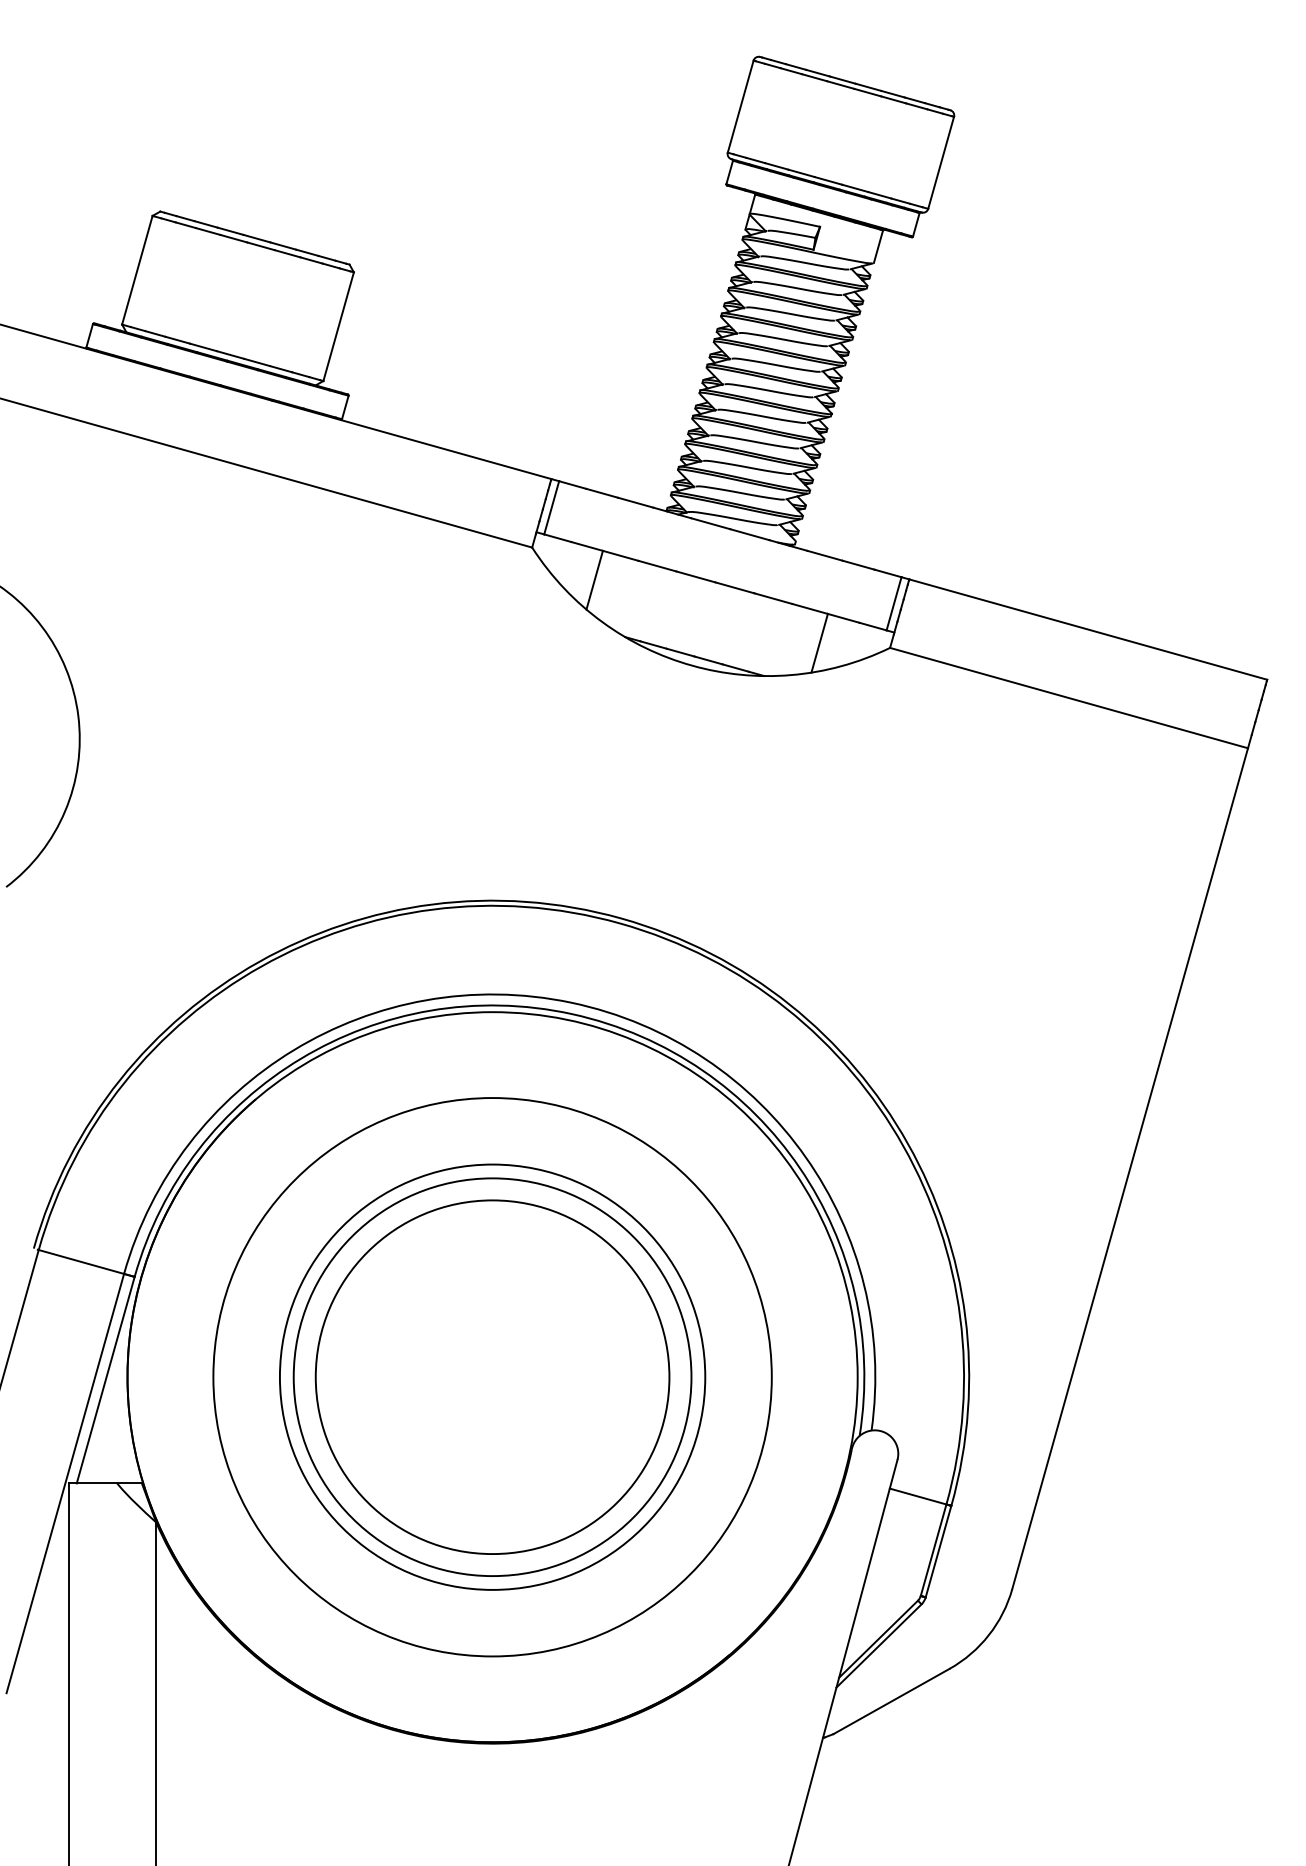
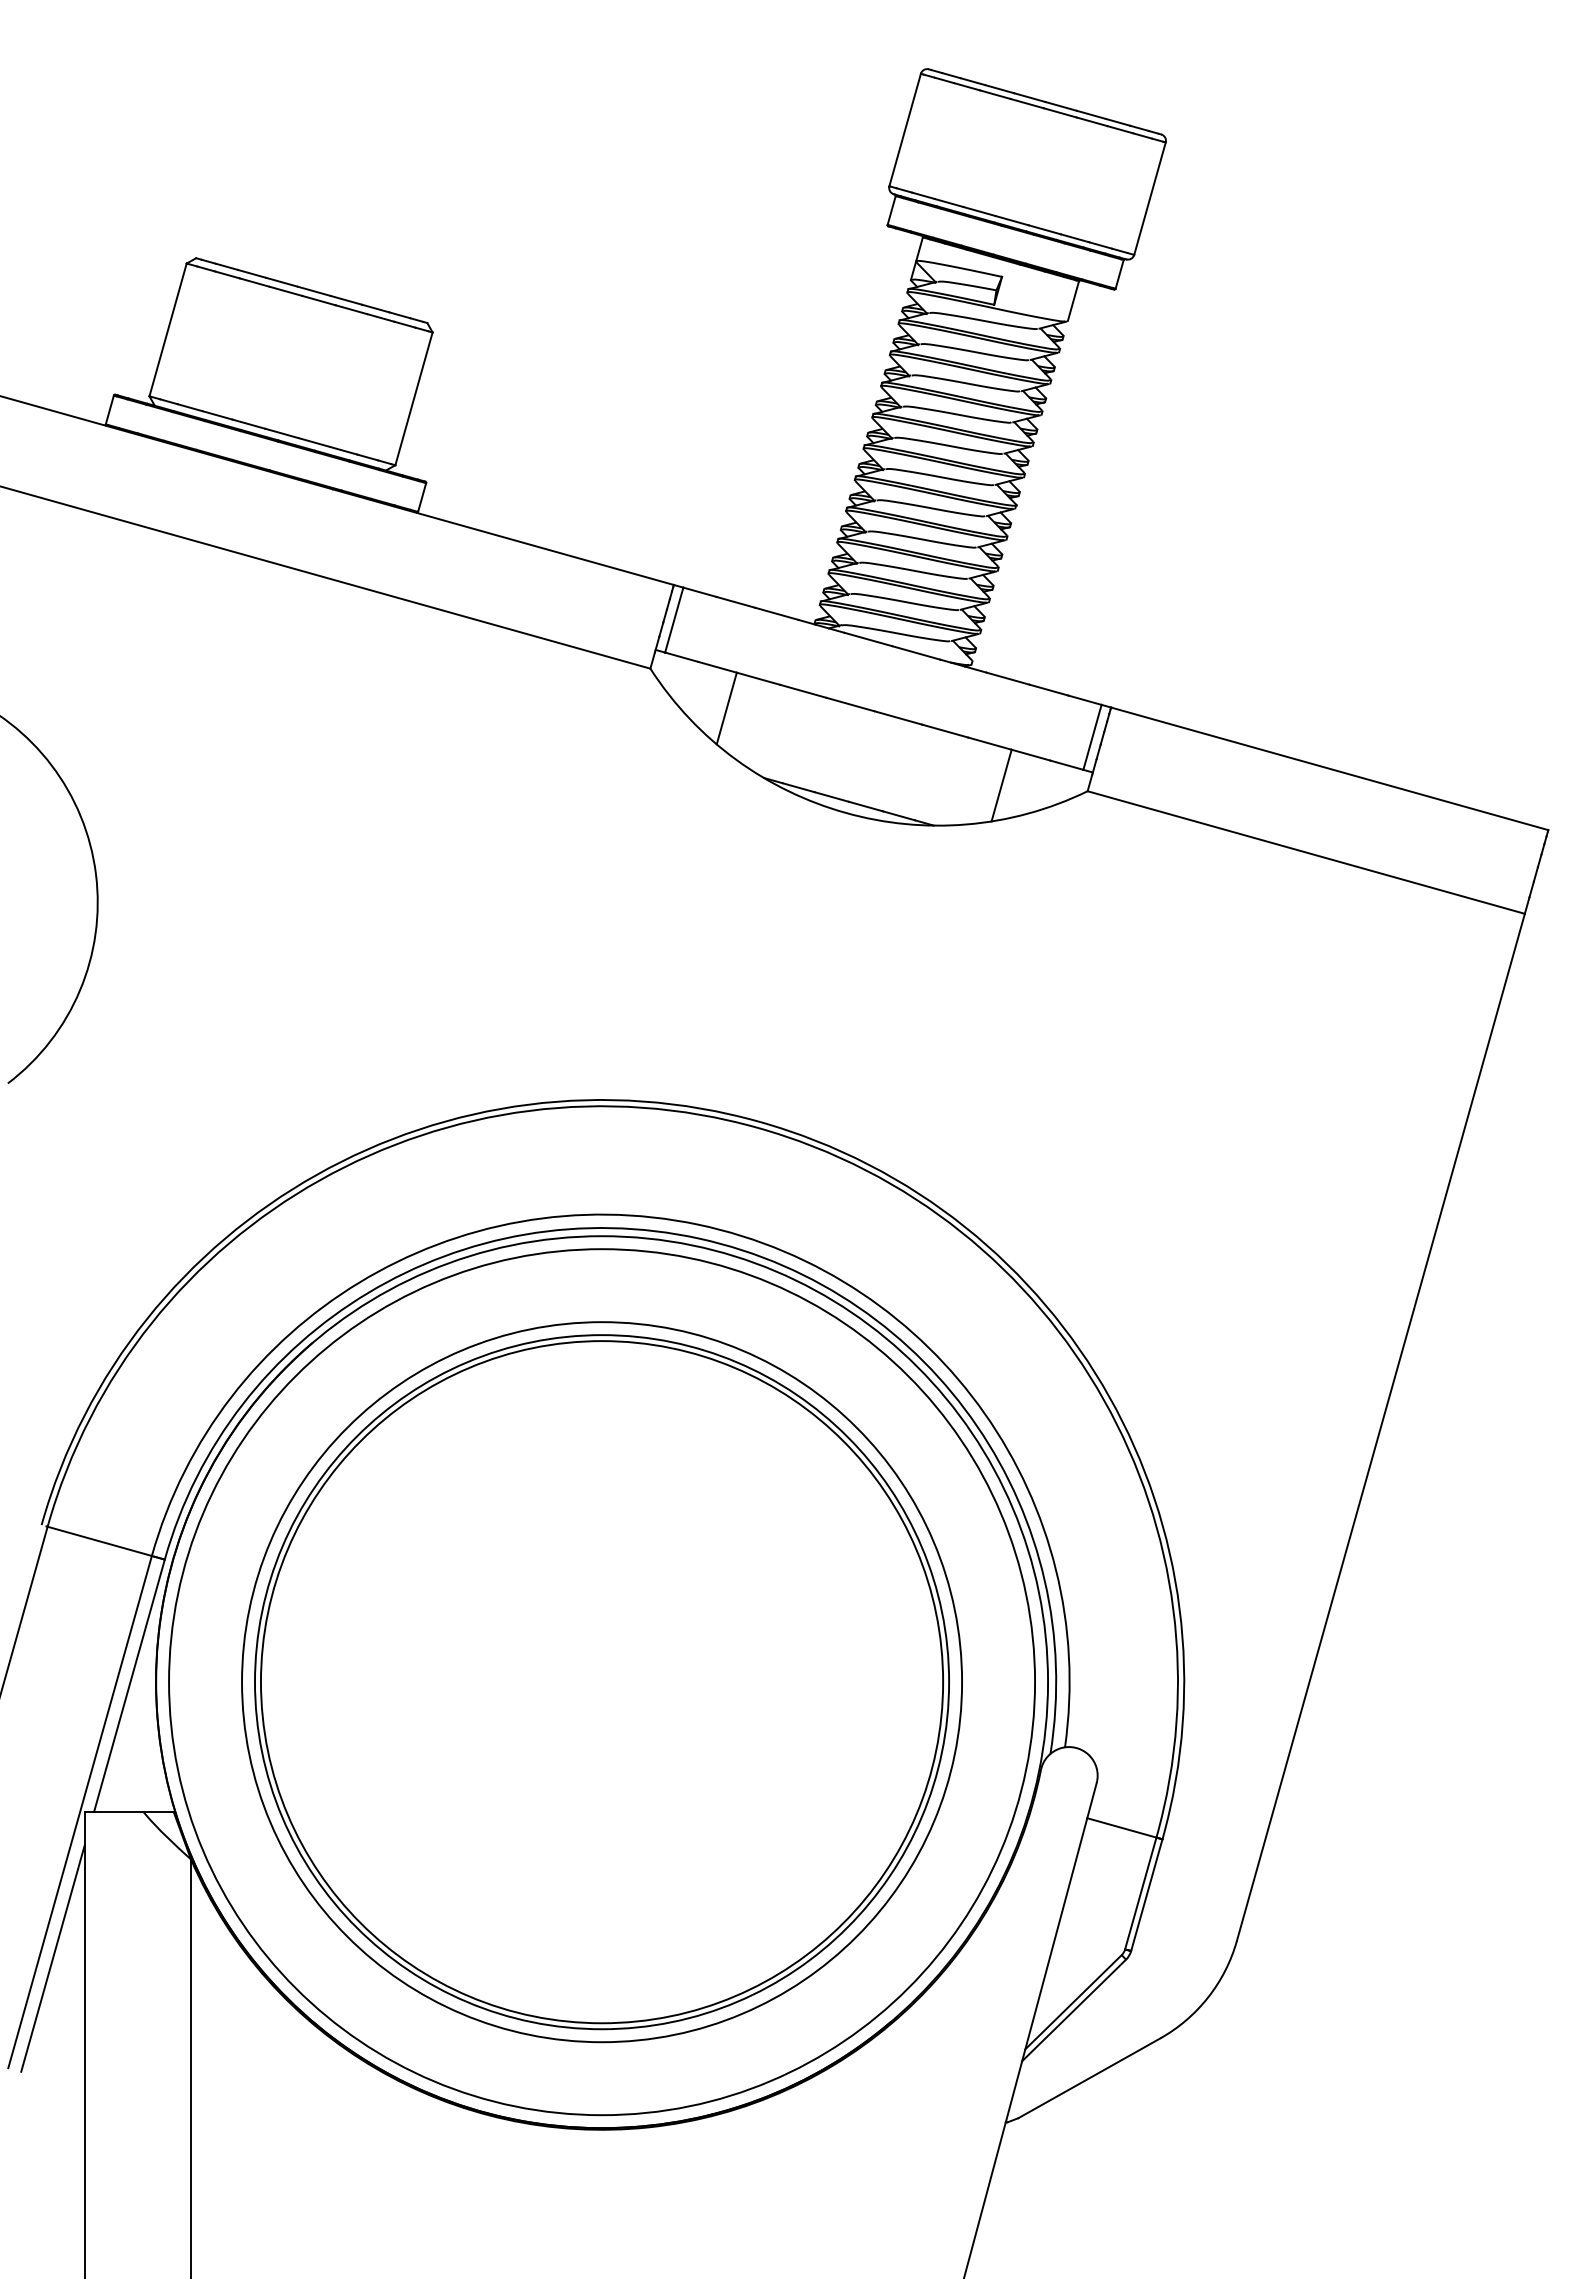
circle: (492, 1377) -> (602, 1682), size x1.43
circle: (492, 1377) -> (602, 1682), size x1.67
circle: (492, 1377) -> (602, 1682), size x1.67
line: (42, 1603) -> (52, 1958), added

